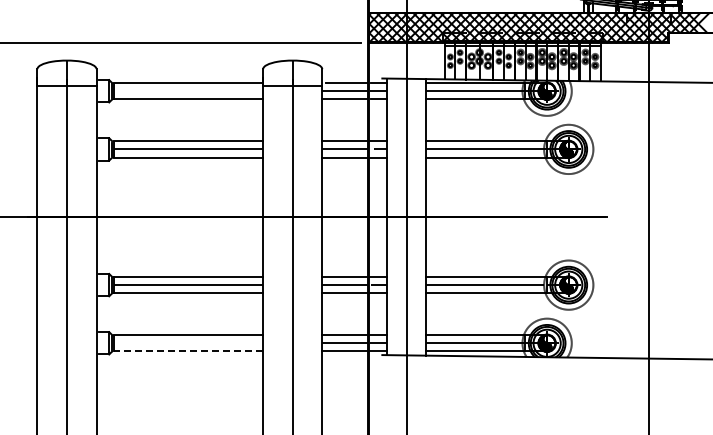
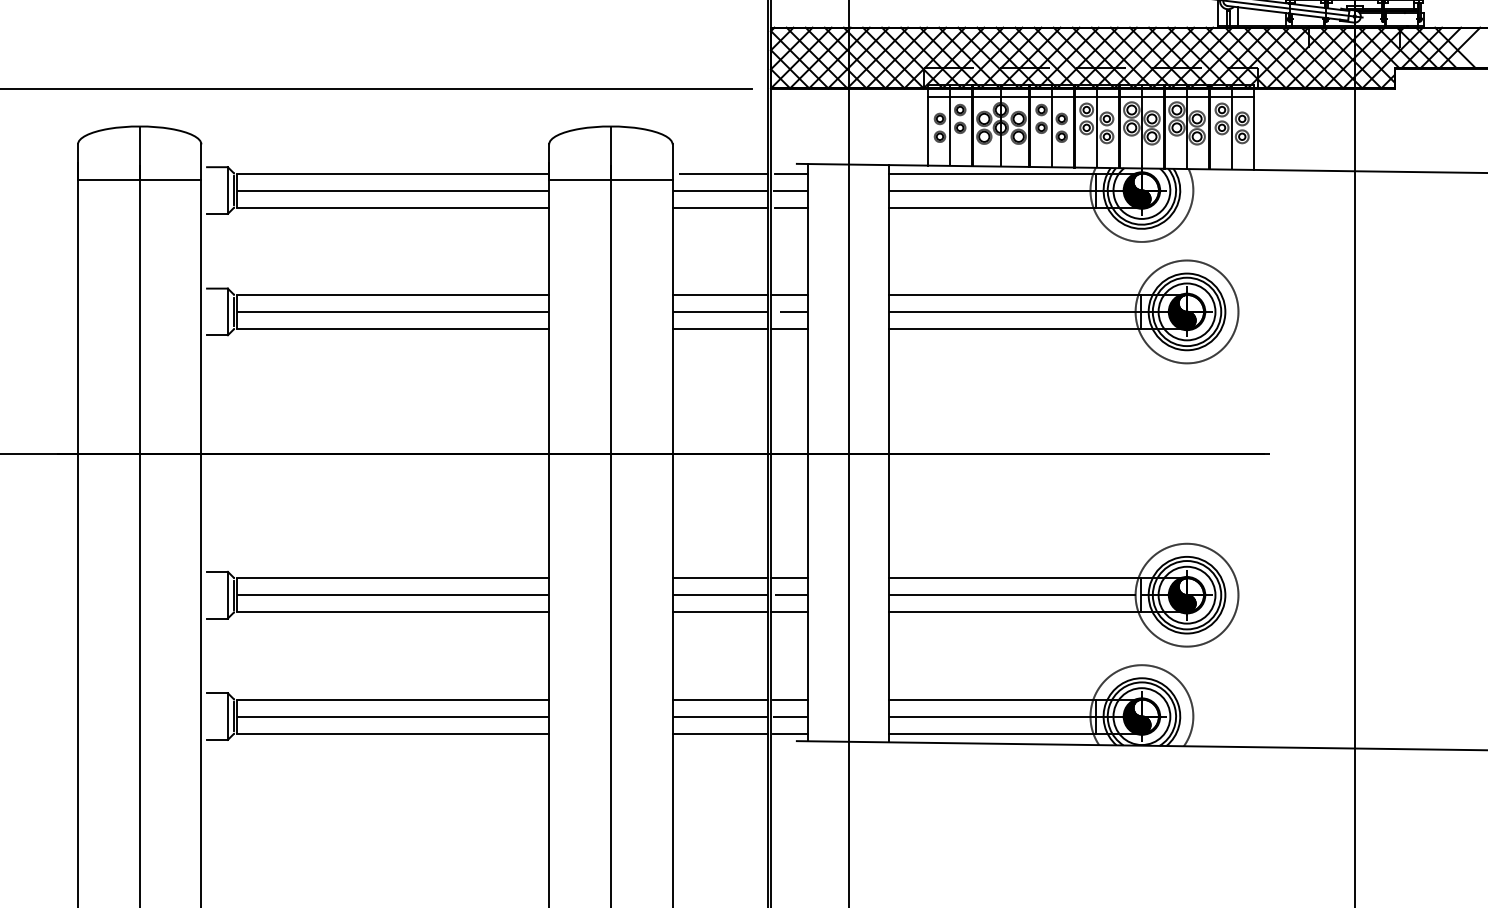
line: (188, 91) -> (393, 191), added
line: (188, 343) -> (393, 716), added
line: (188, 351) -> (393, 733), dashed -> solid

